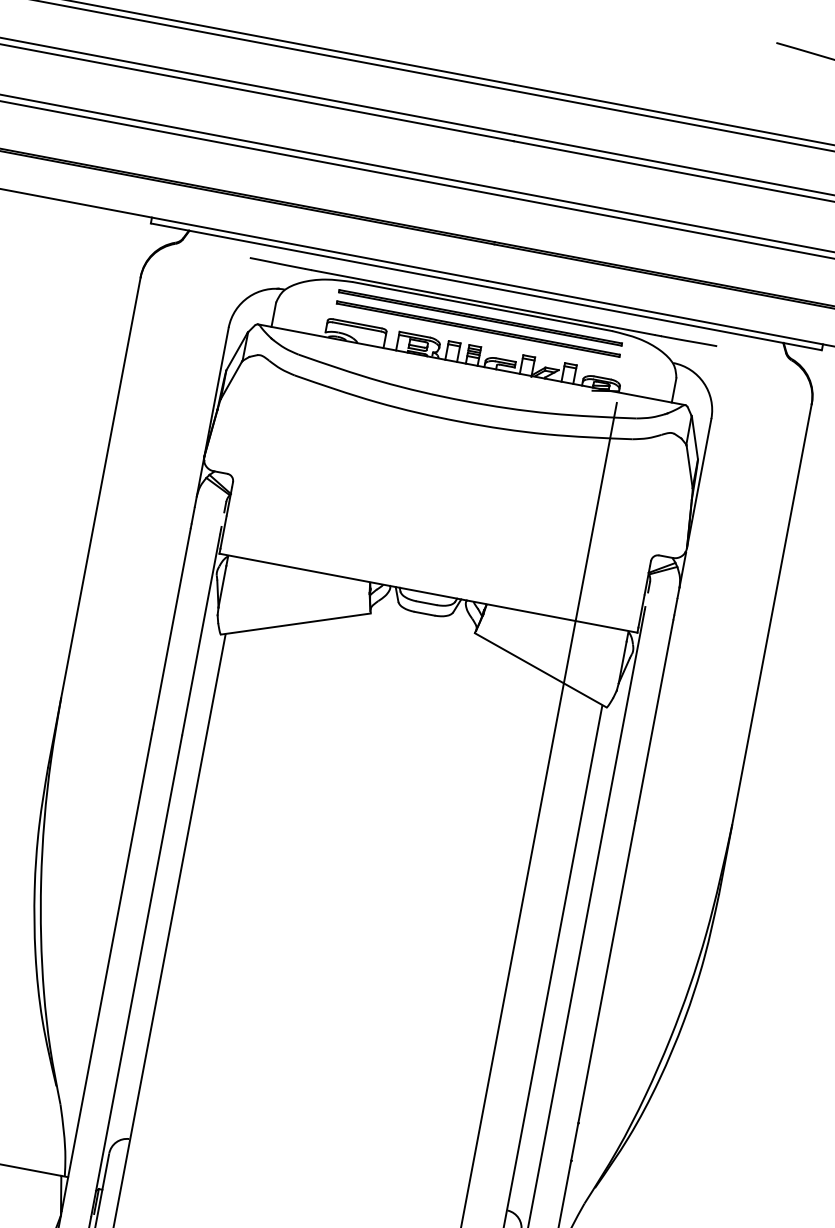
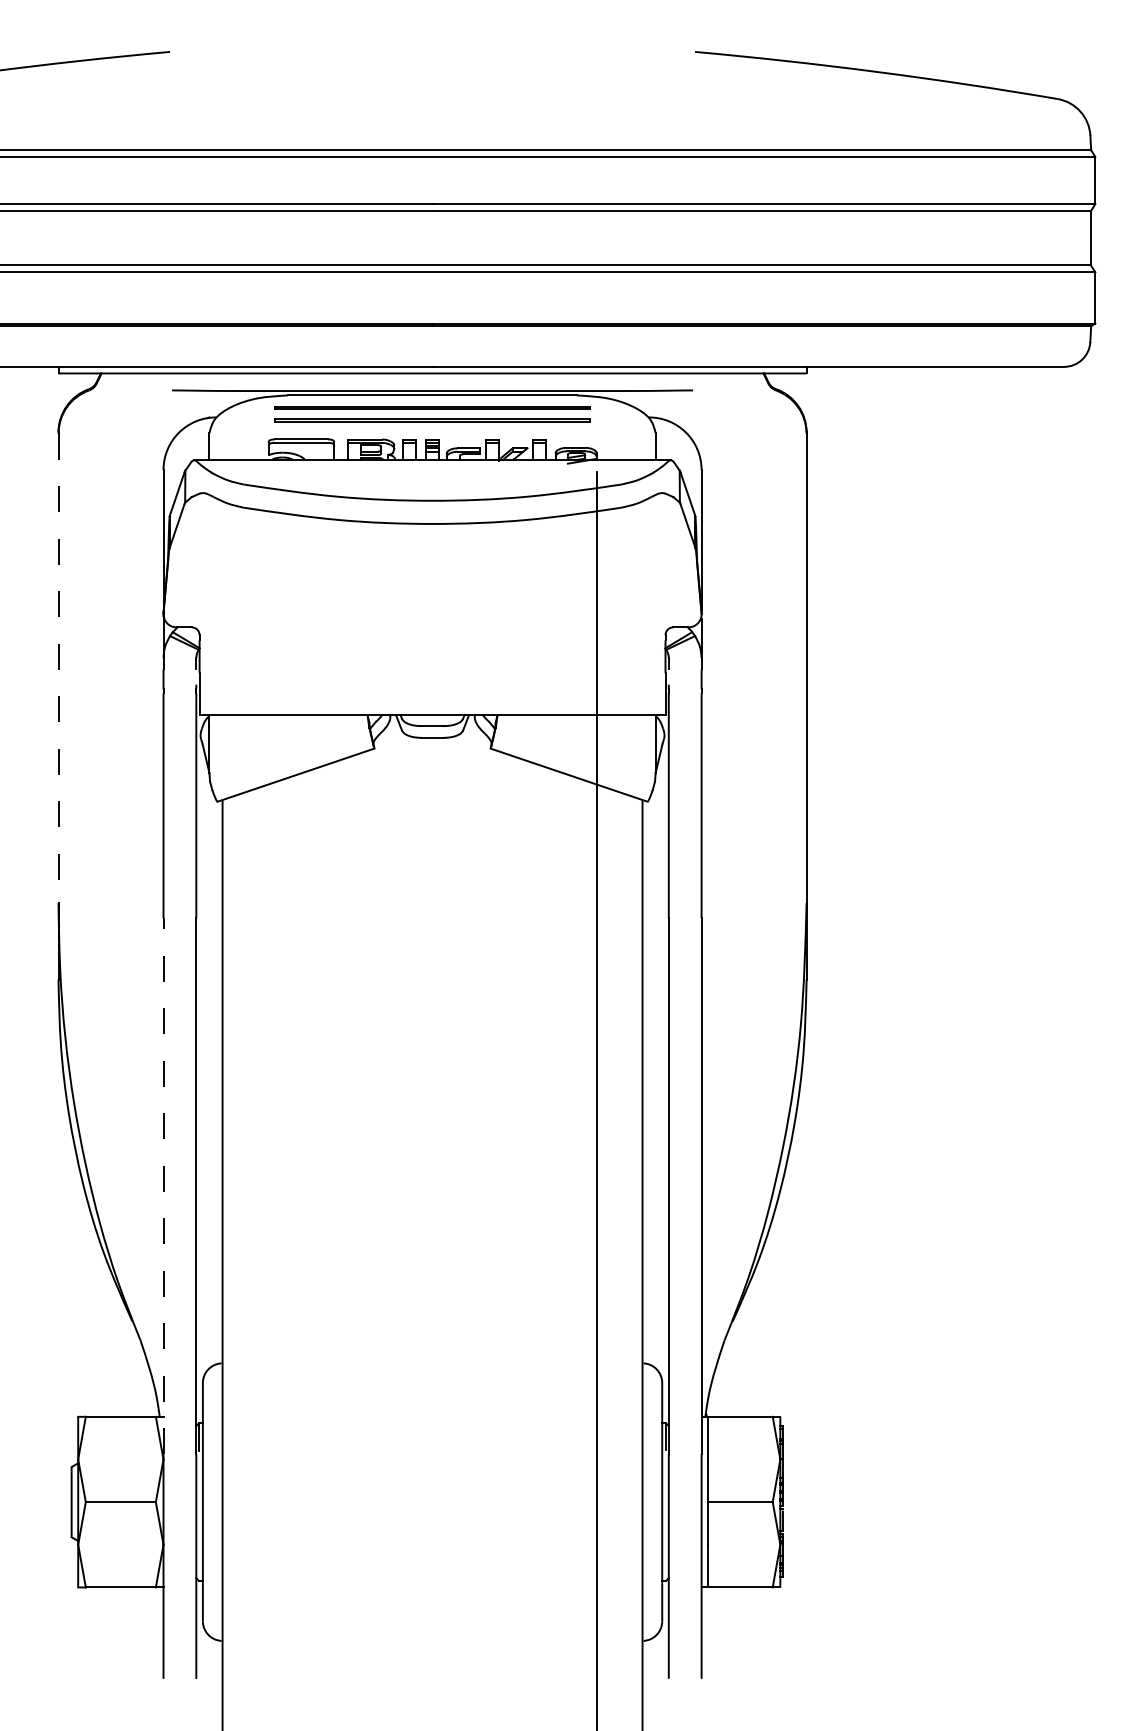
line: (100, 488) -> (58, 668), solid -> dashed
line: (107, 970) -> (163, 1186), solid -> dashed

